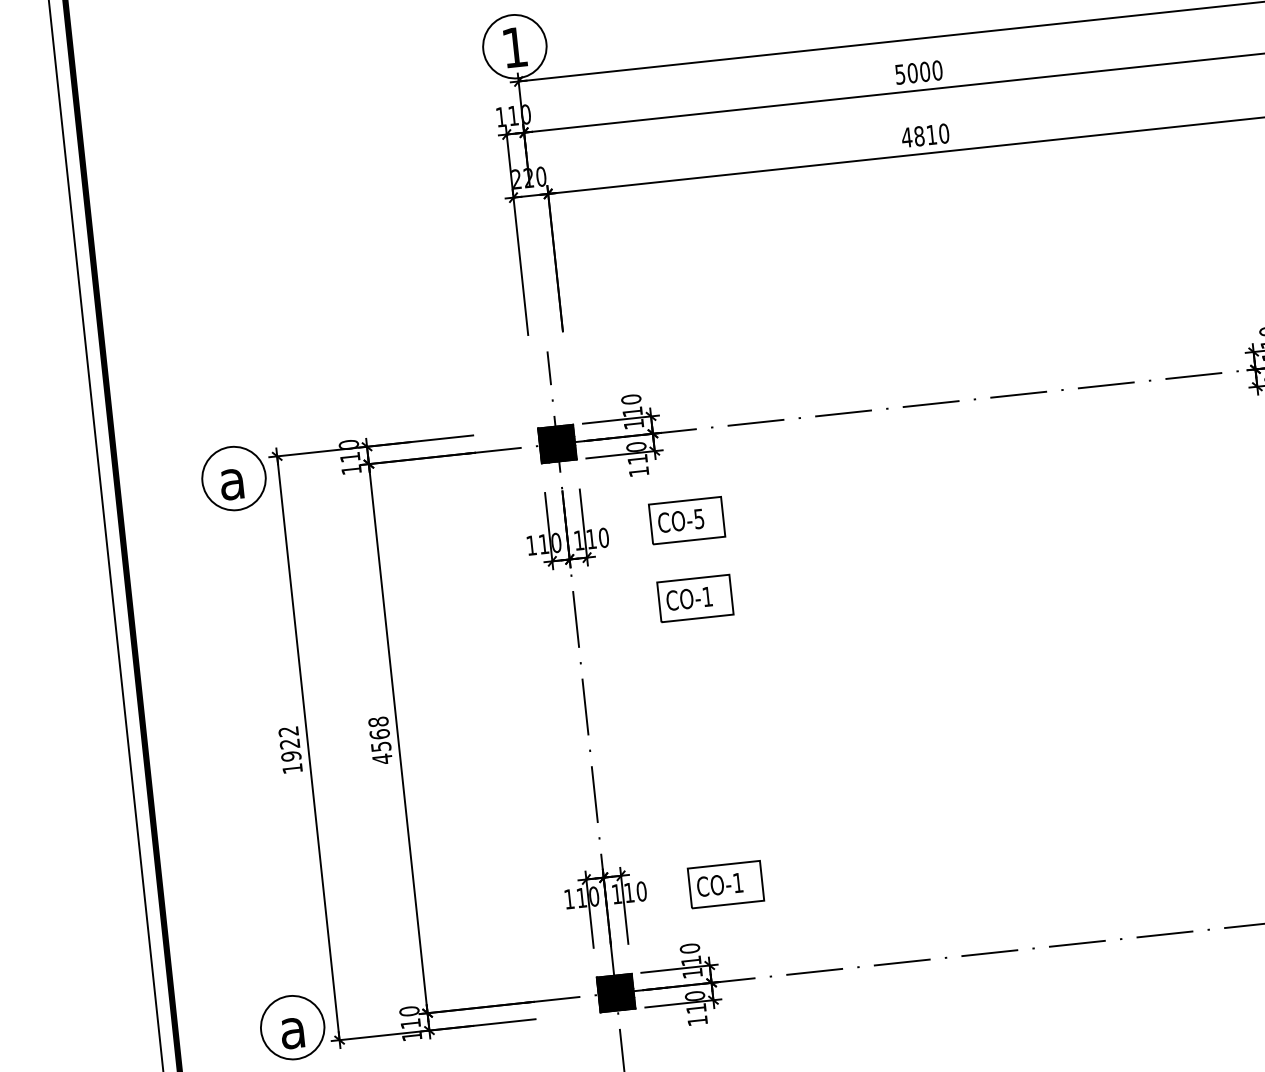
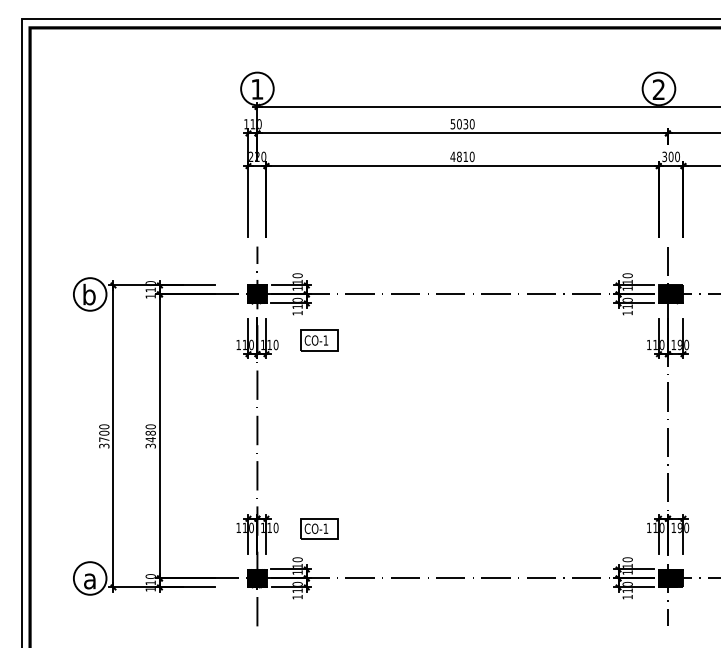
text: (924, 72) -> (465, 124), 5000 -> 5030
text: (232, 478) -> (89, 294), a -> b
text: (698, 518) -> (325, 340), CO-5 -> CO-1
part: (695, 597) -> (319, 380), removed
text: (379, 740) -> (150, 436), 4568 -> 3480
text: (291, 750) -> (104, 436), 1922 -> 3700

